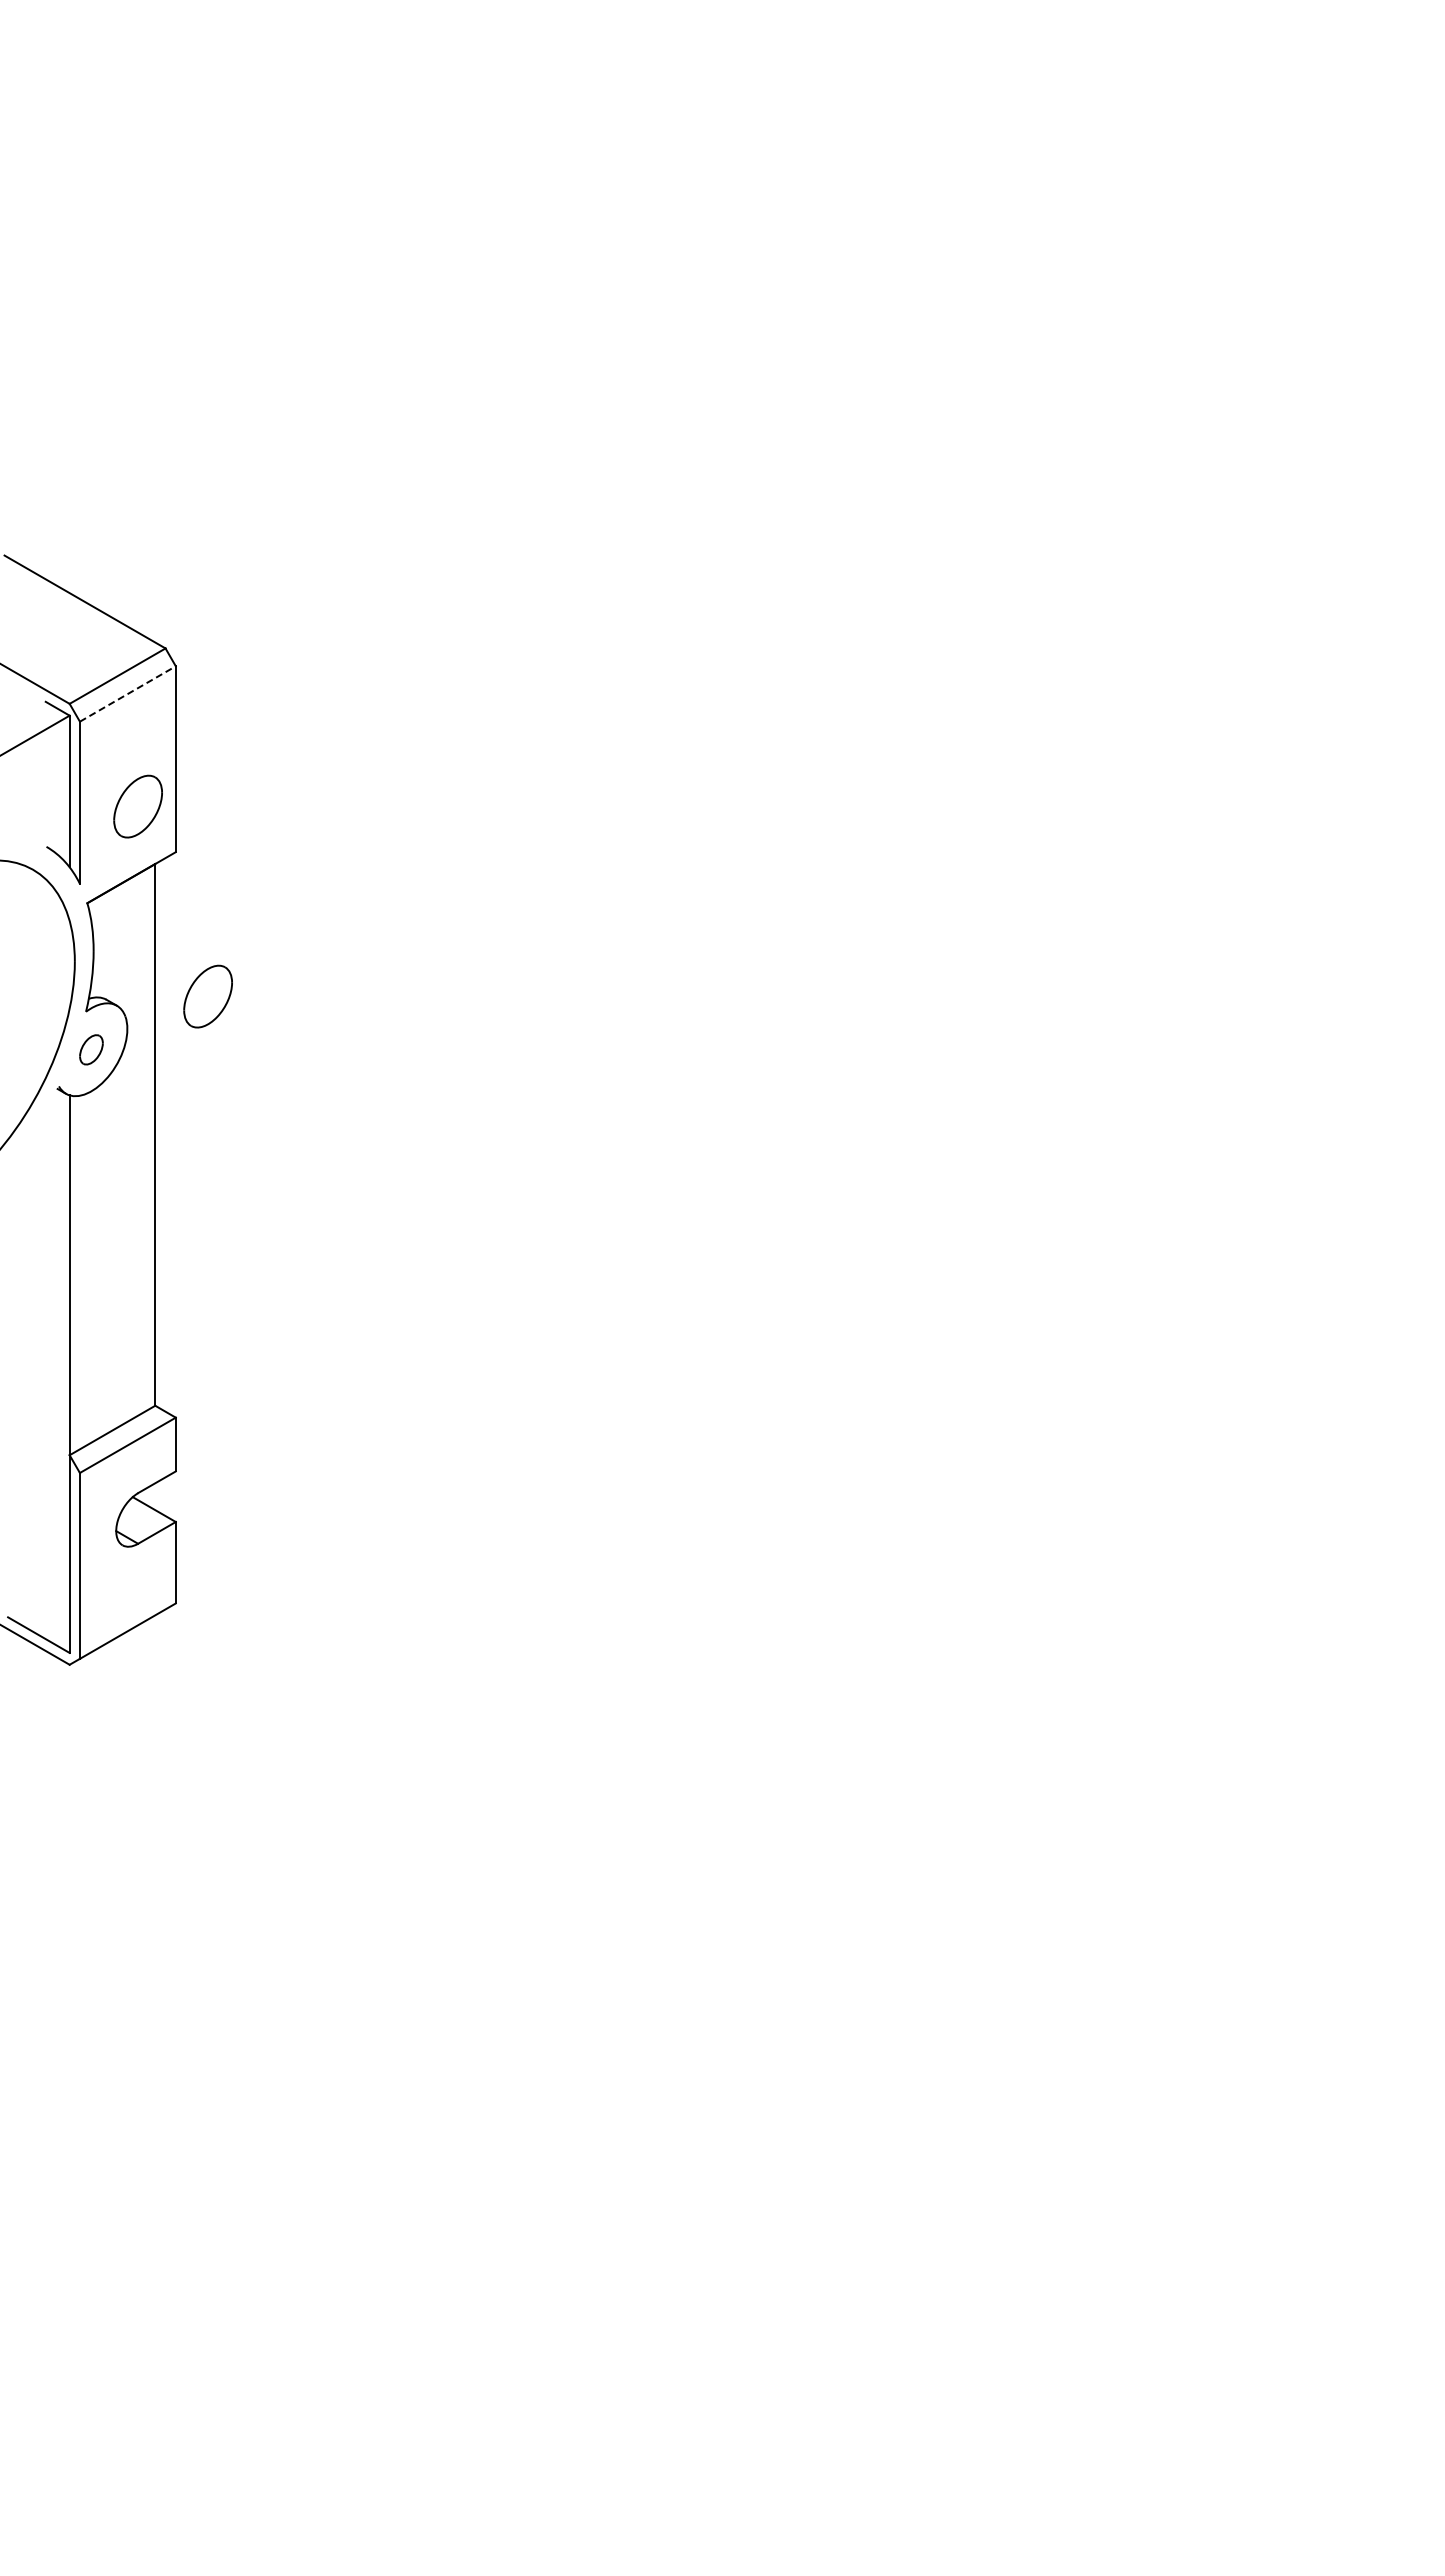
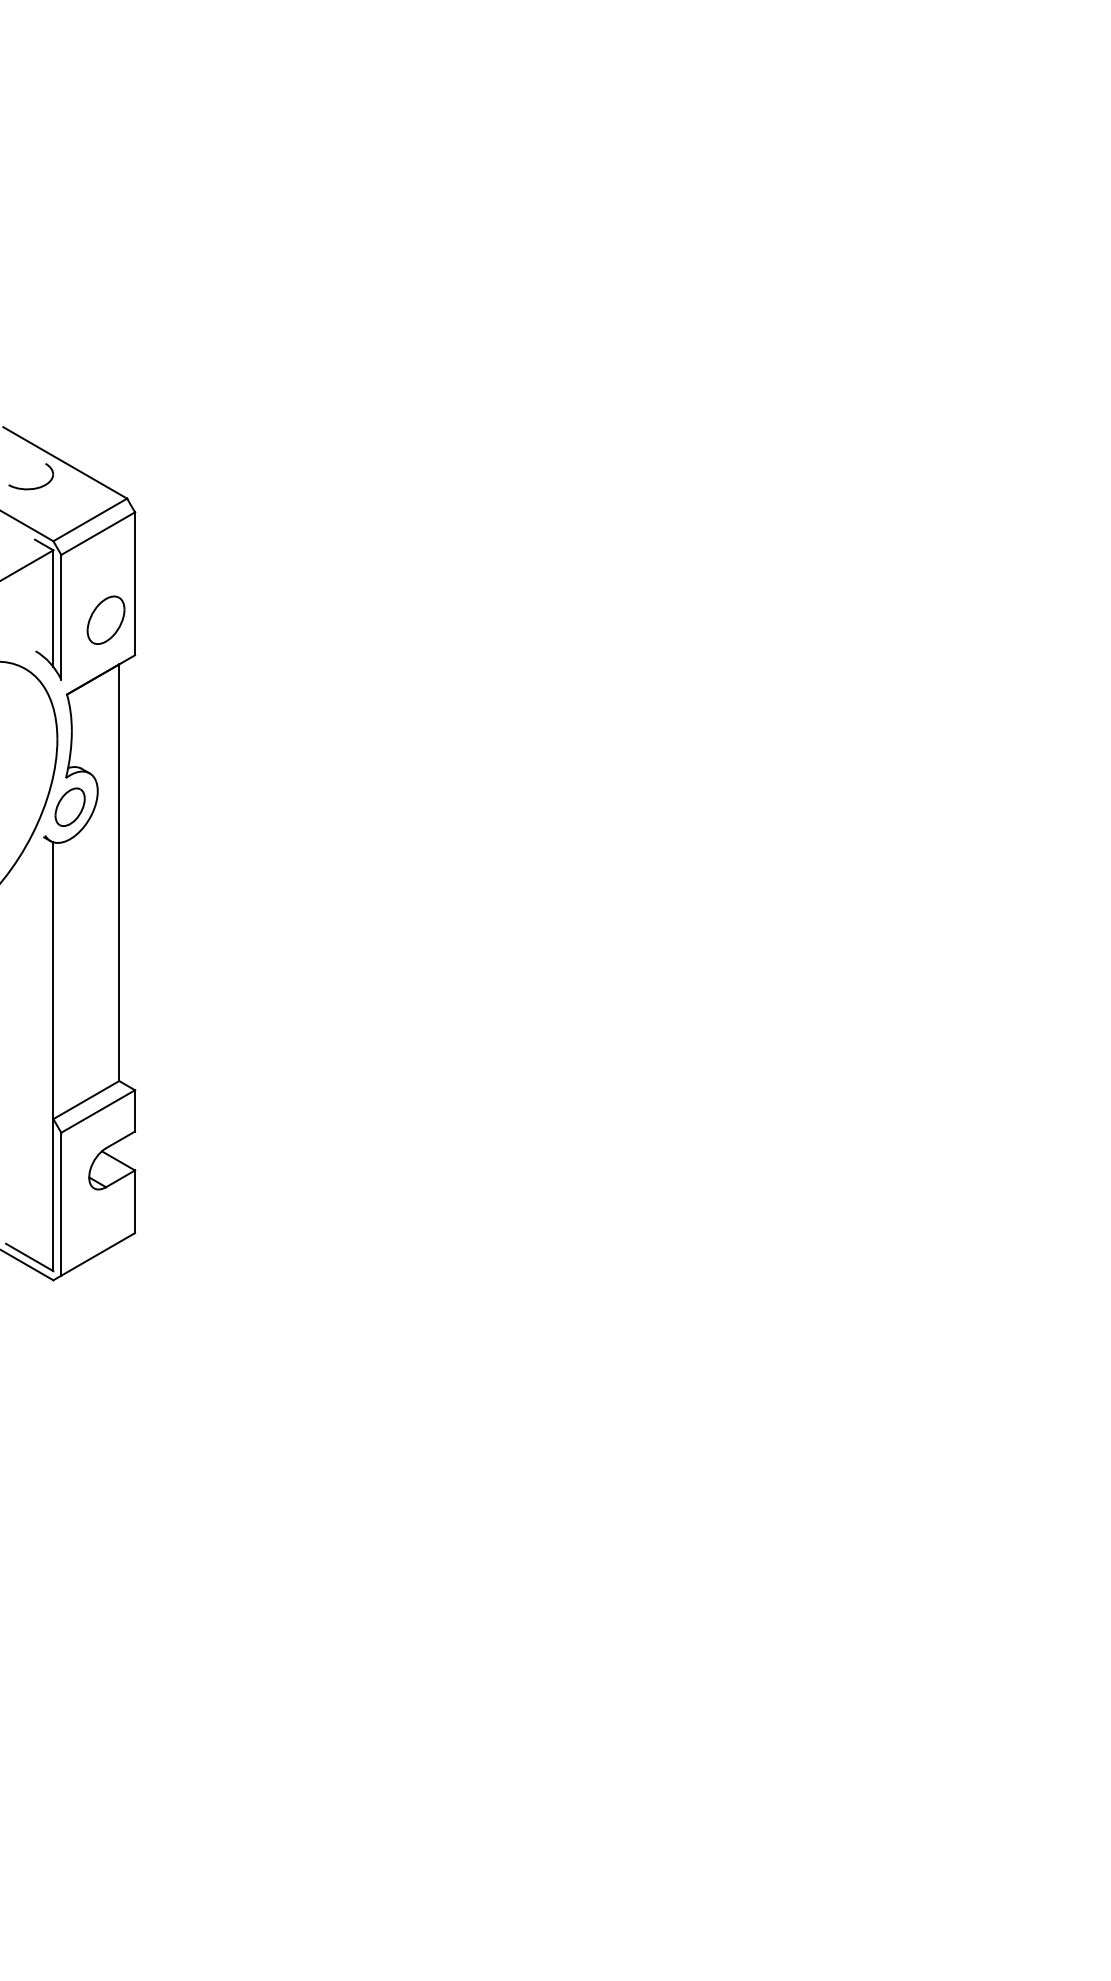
part: (44, 634) -> (34, 487), added
line: (128, 693) -> (98, 533), dashed -> solid
part: (207, 996) -> (159, 766), removed
part: (91, 1049) -> (70, 807), size x1.67

